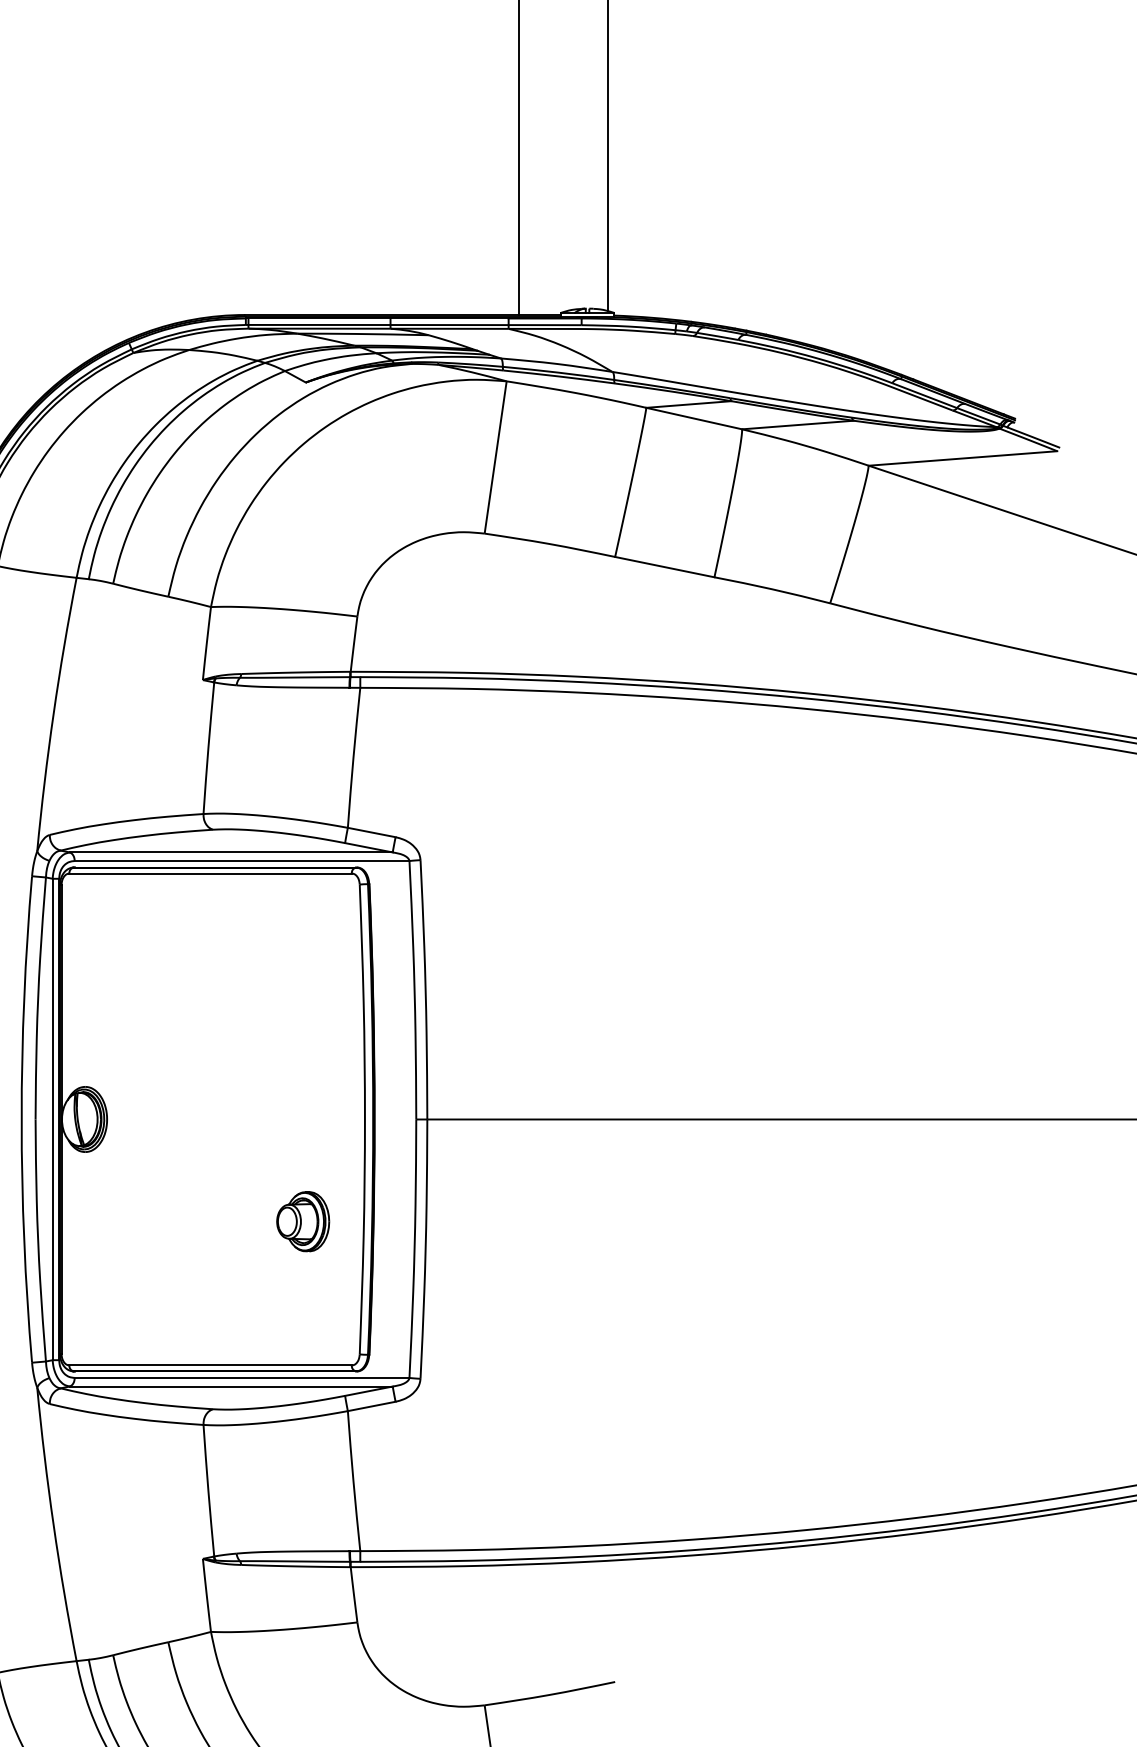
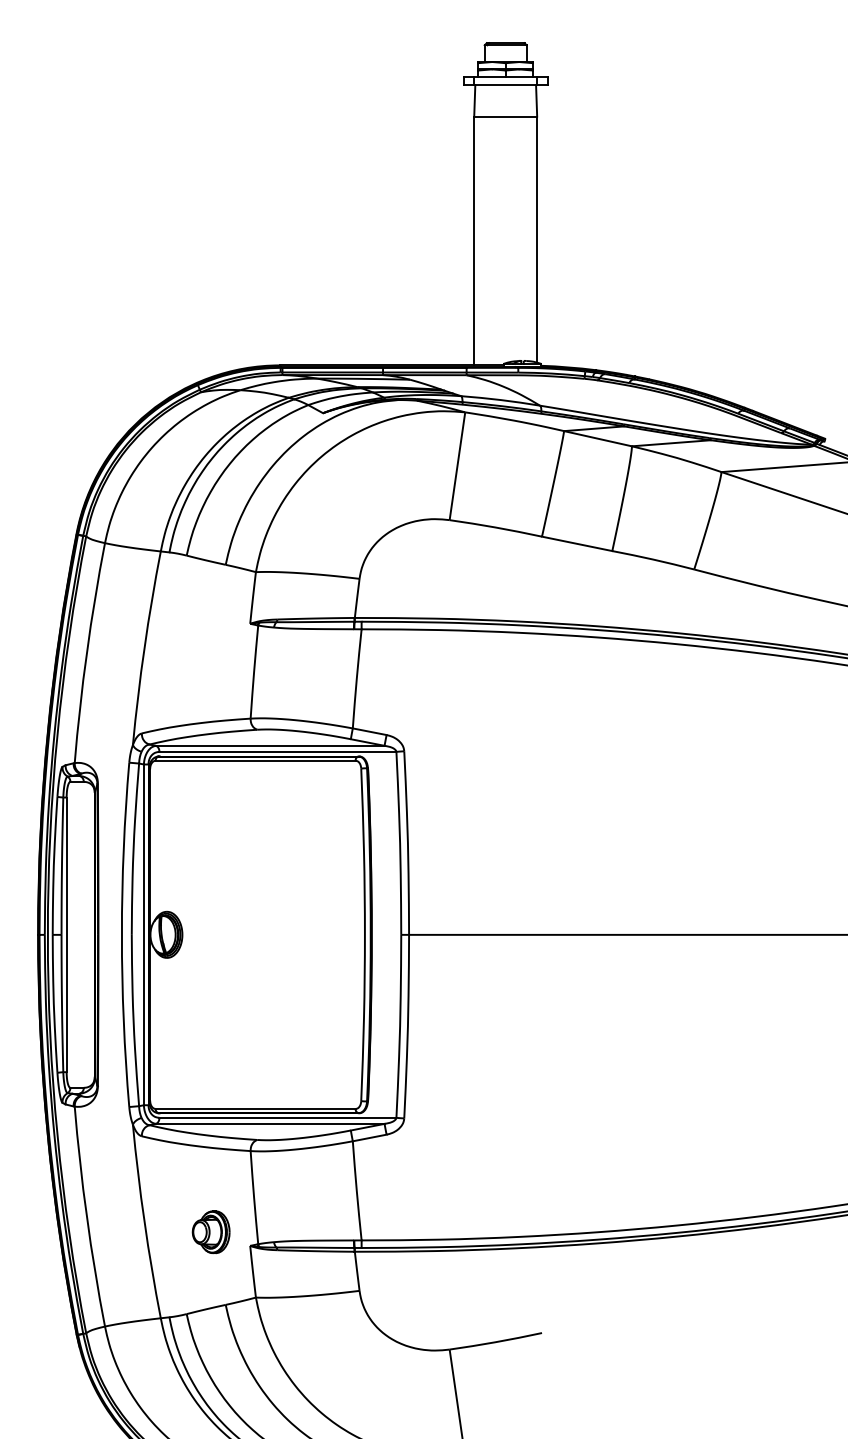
part: (302, 1222) -> (210, 1232), moved

